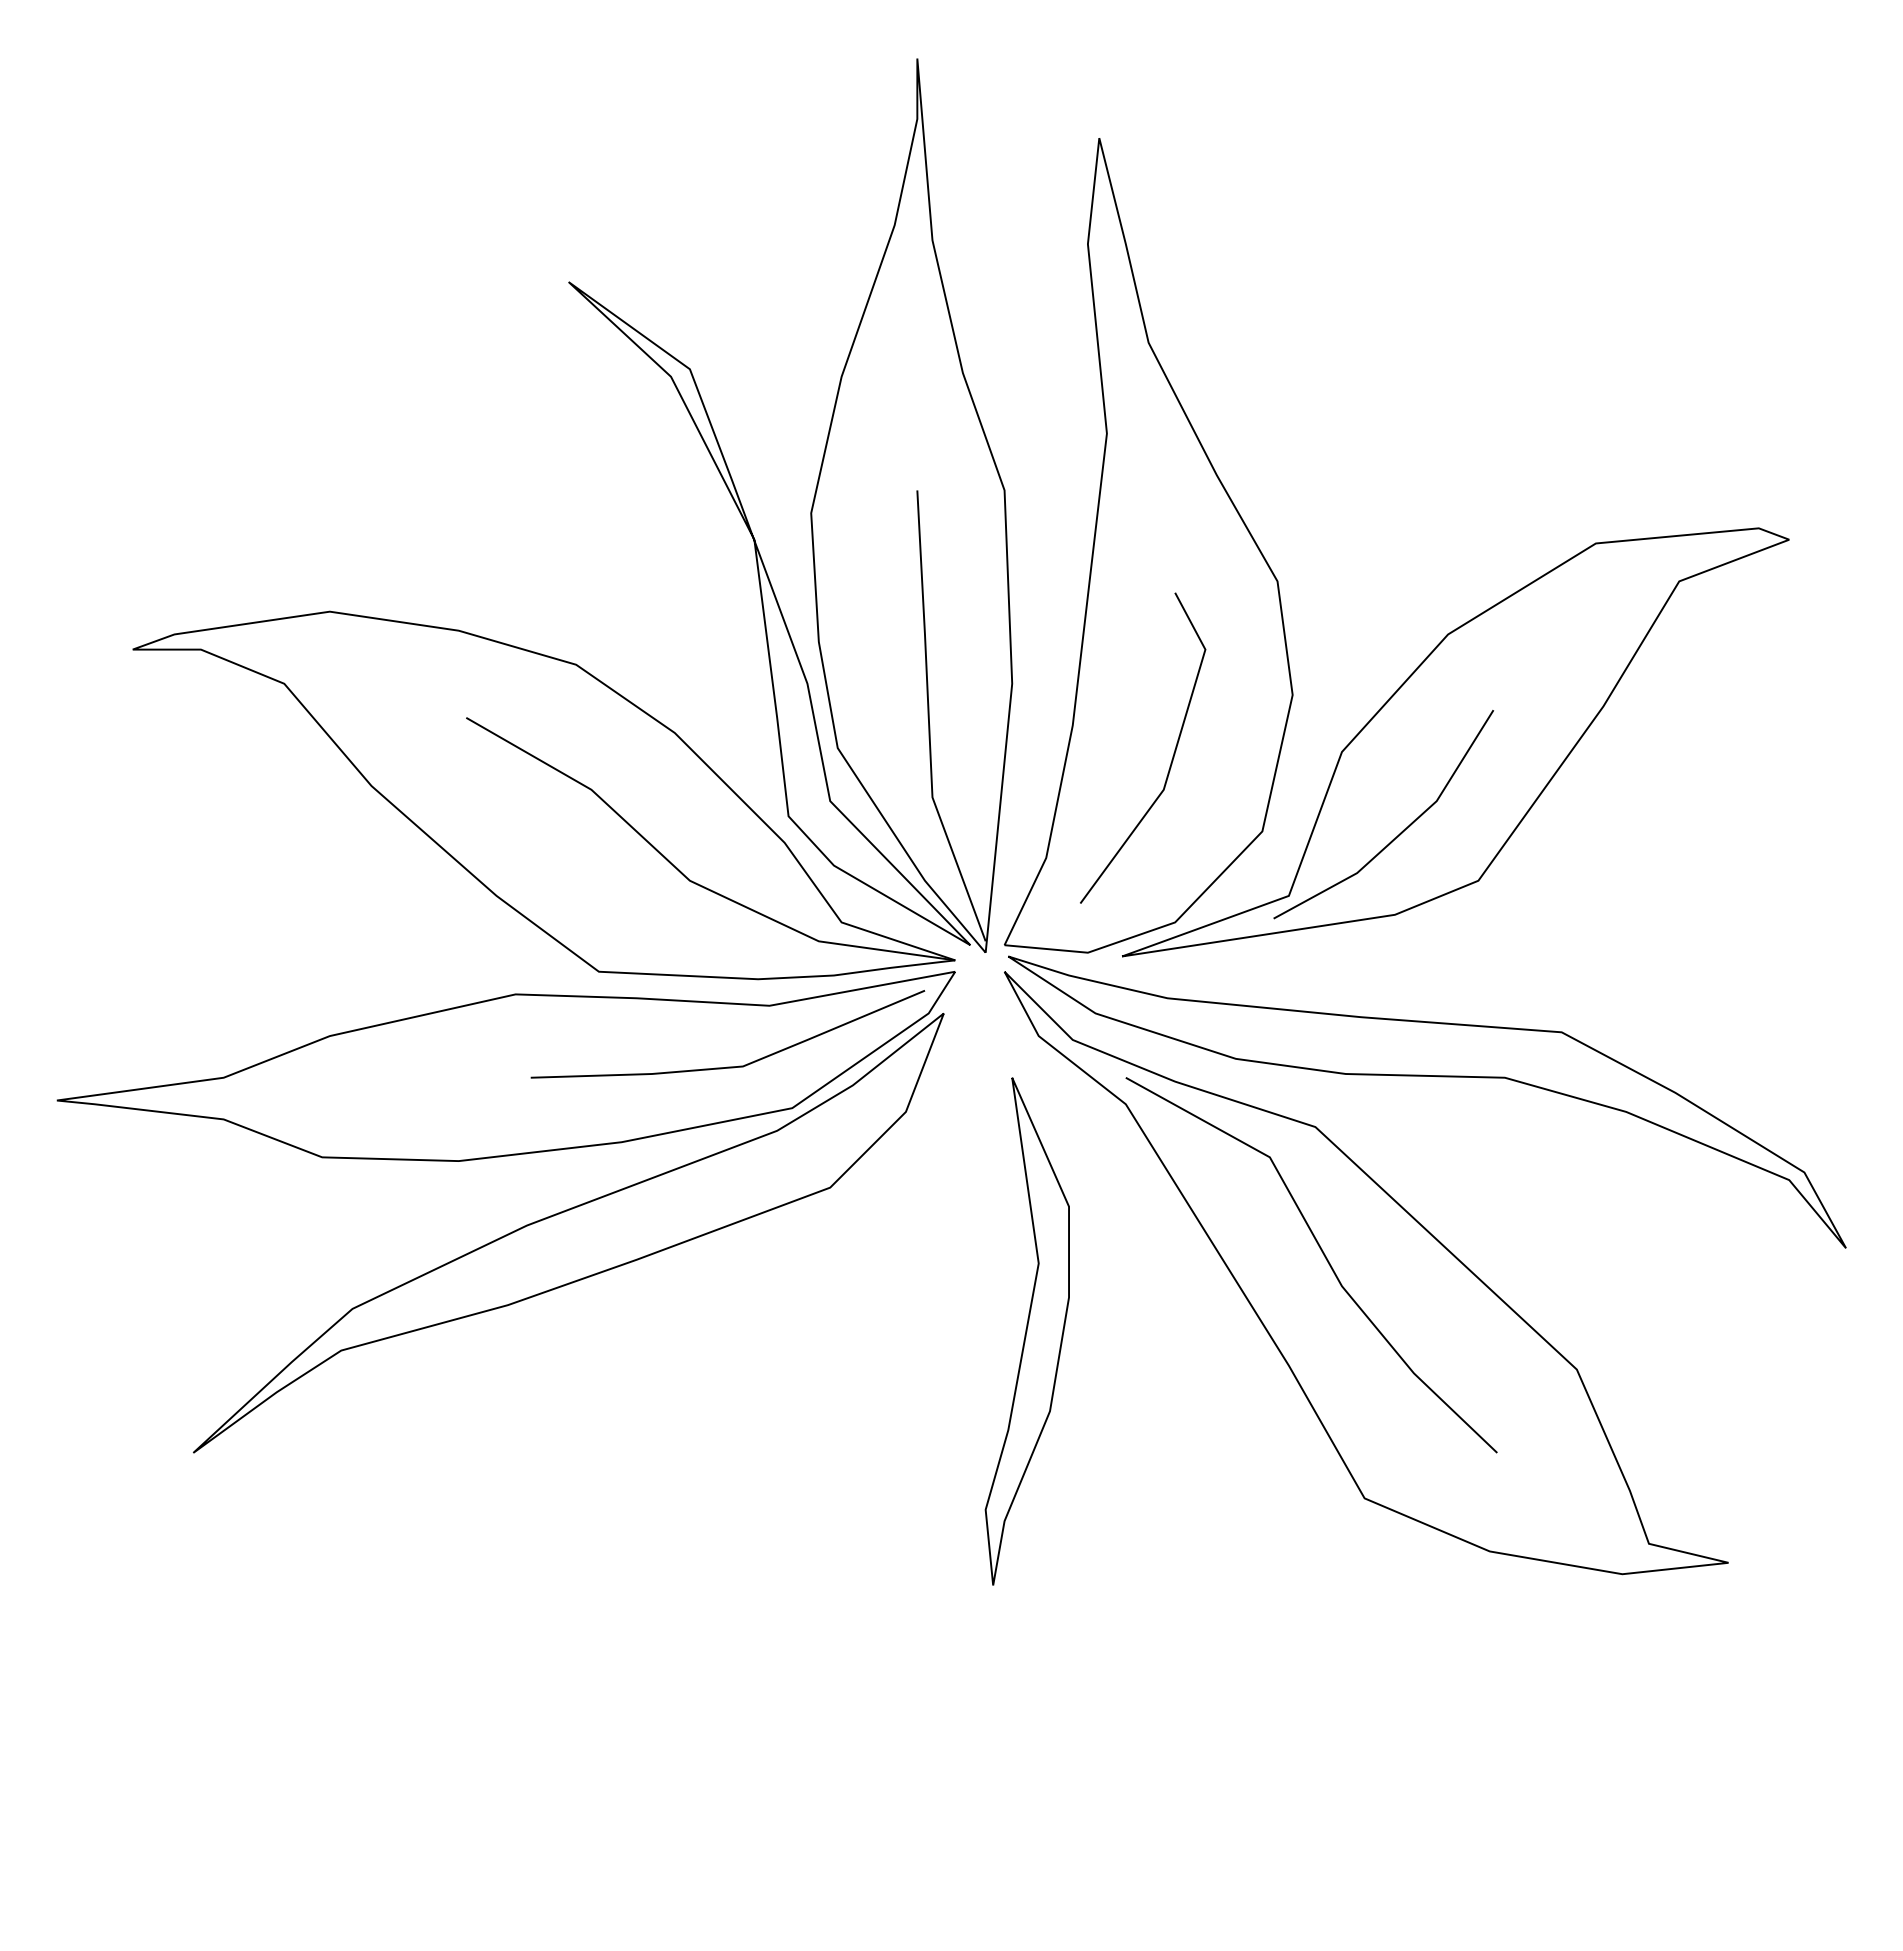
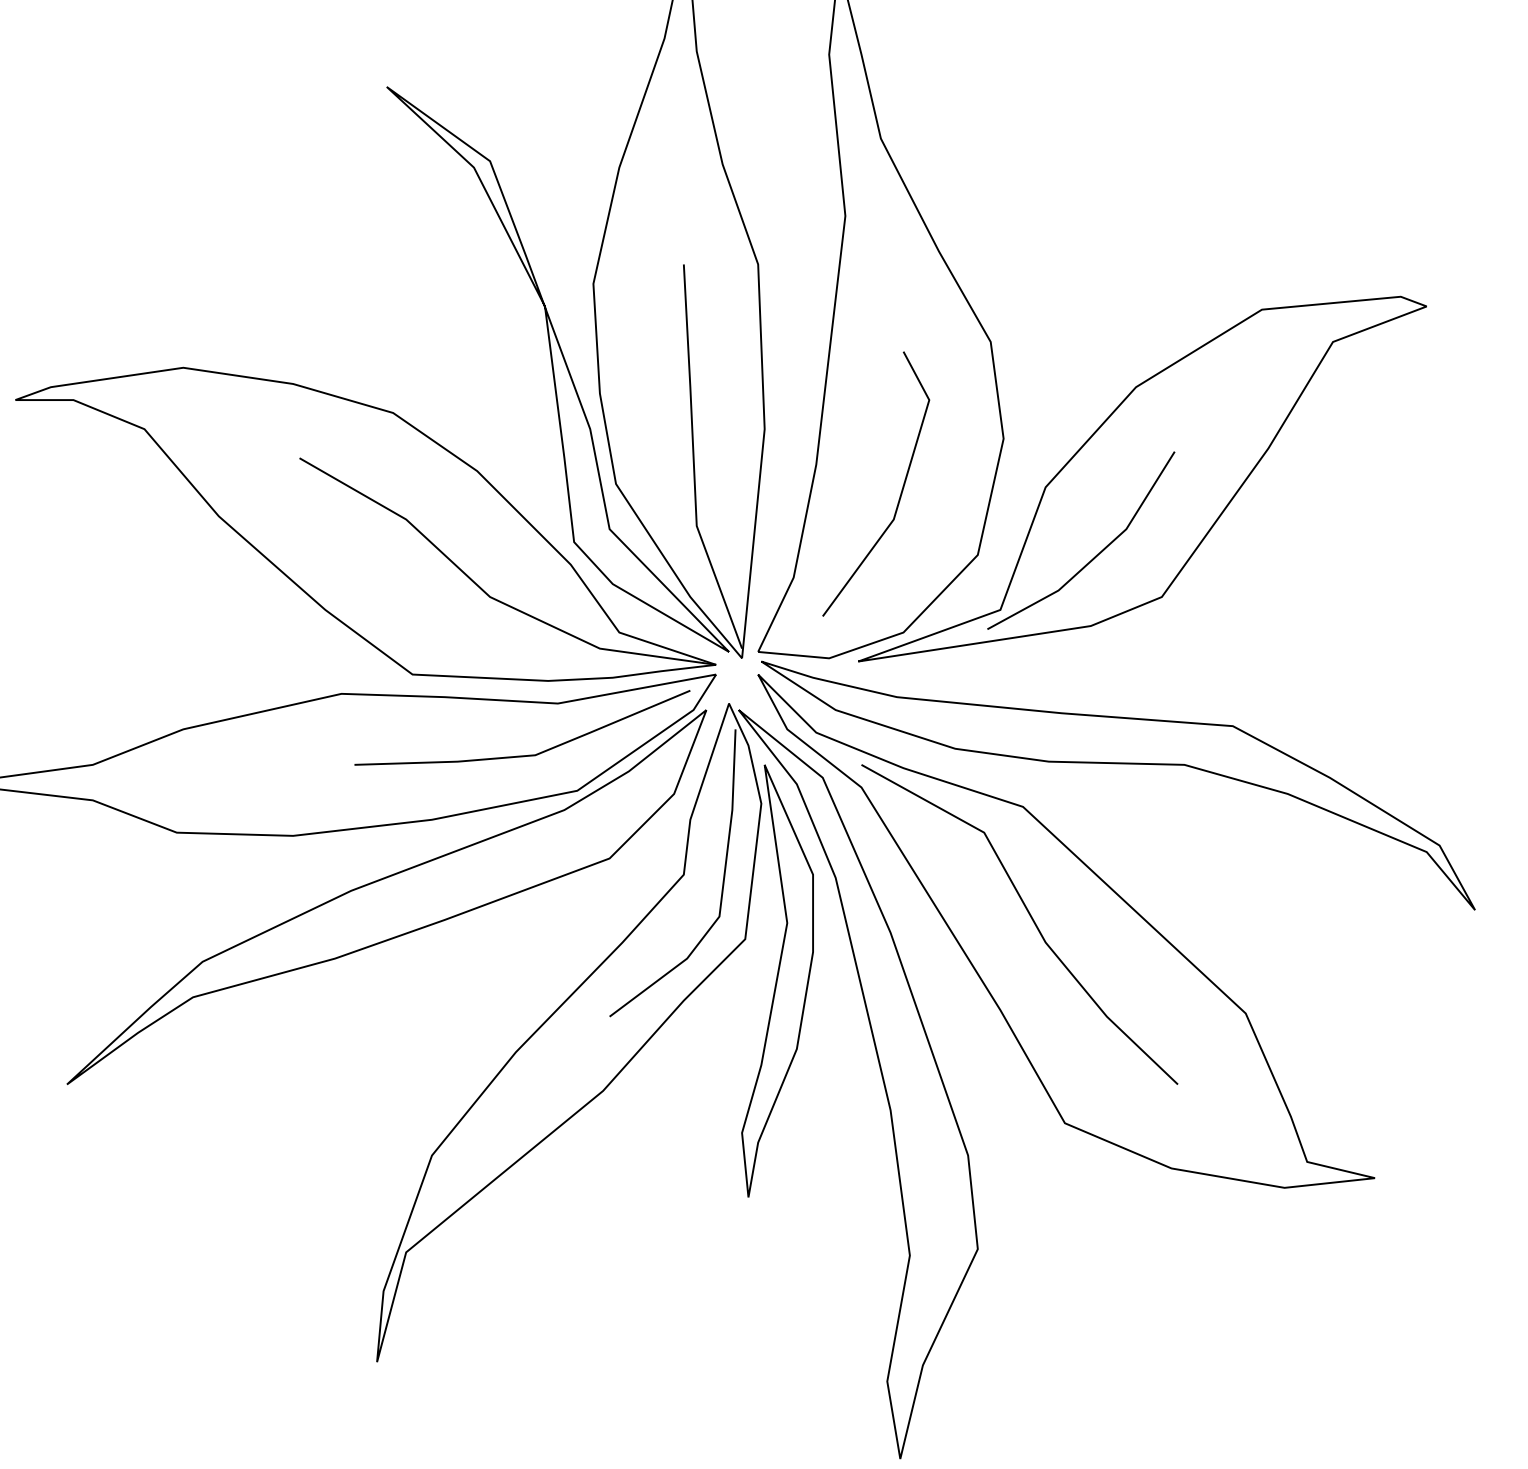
part: (864, 1415) -> (638, 1052), added

